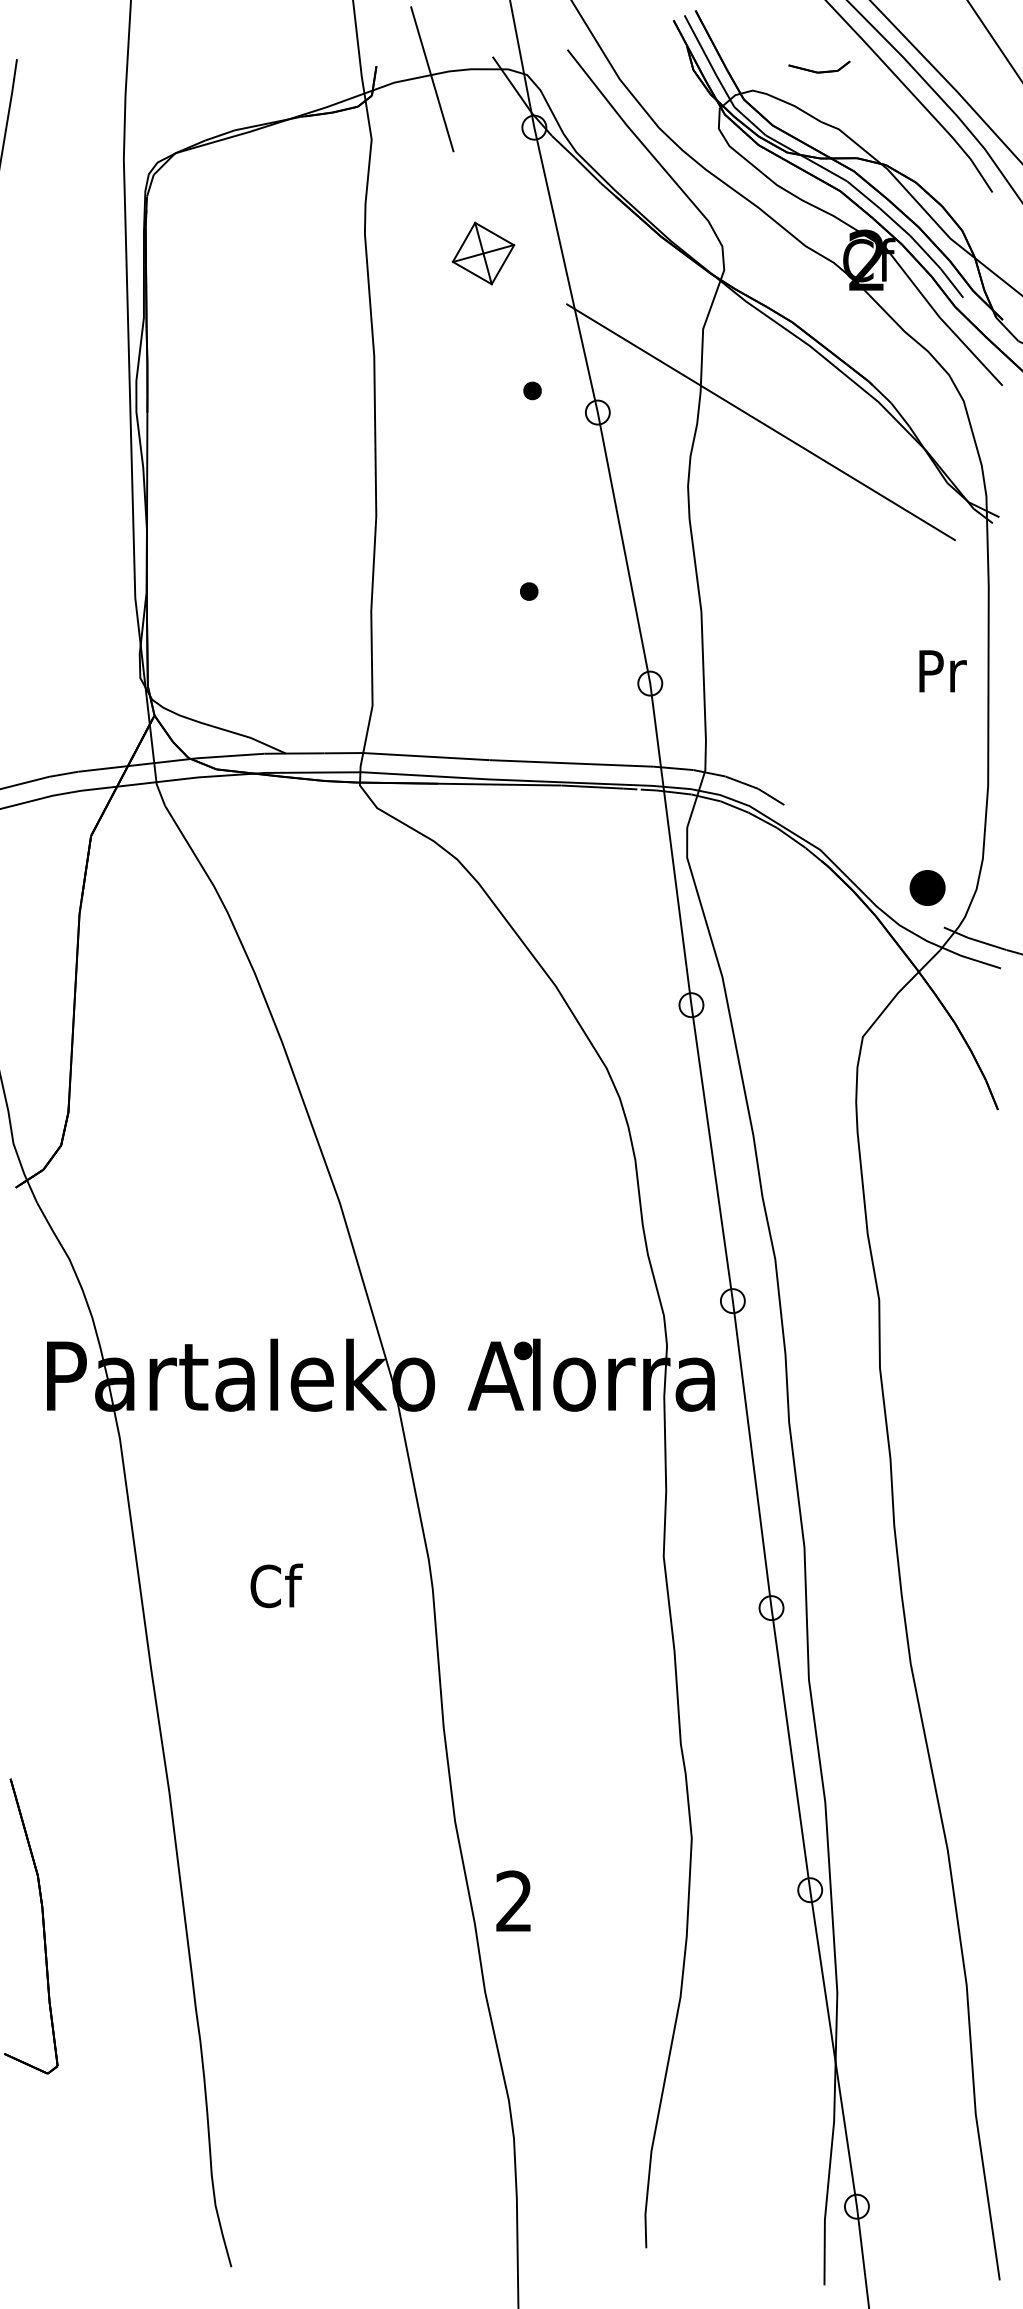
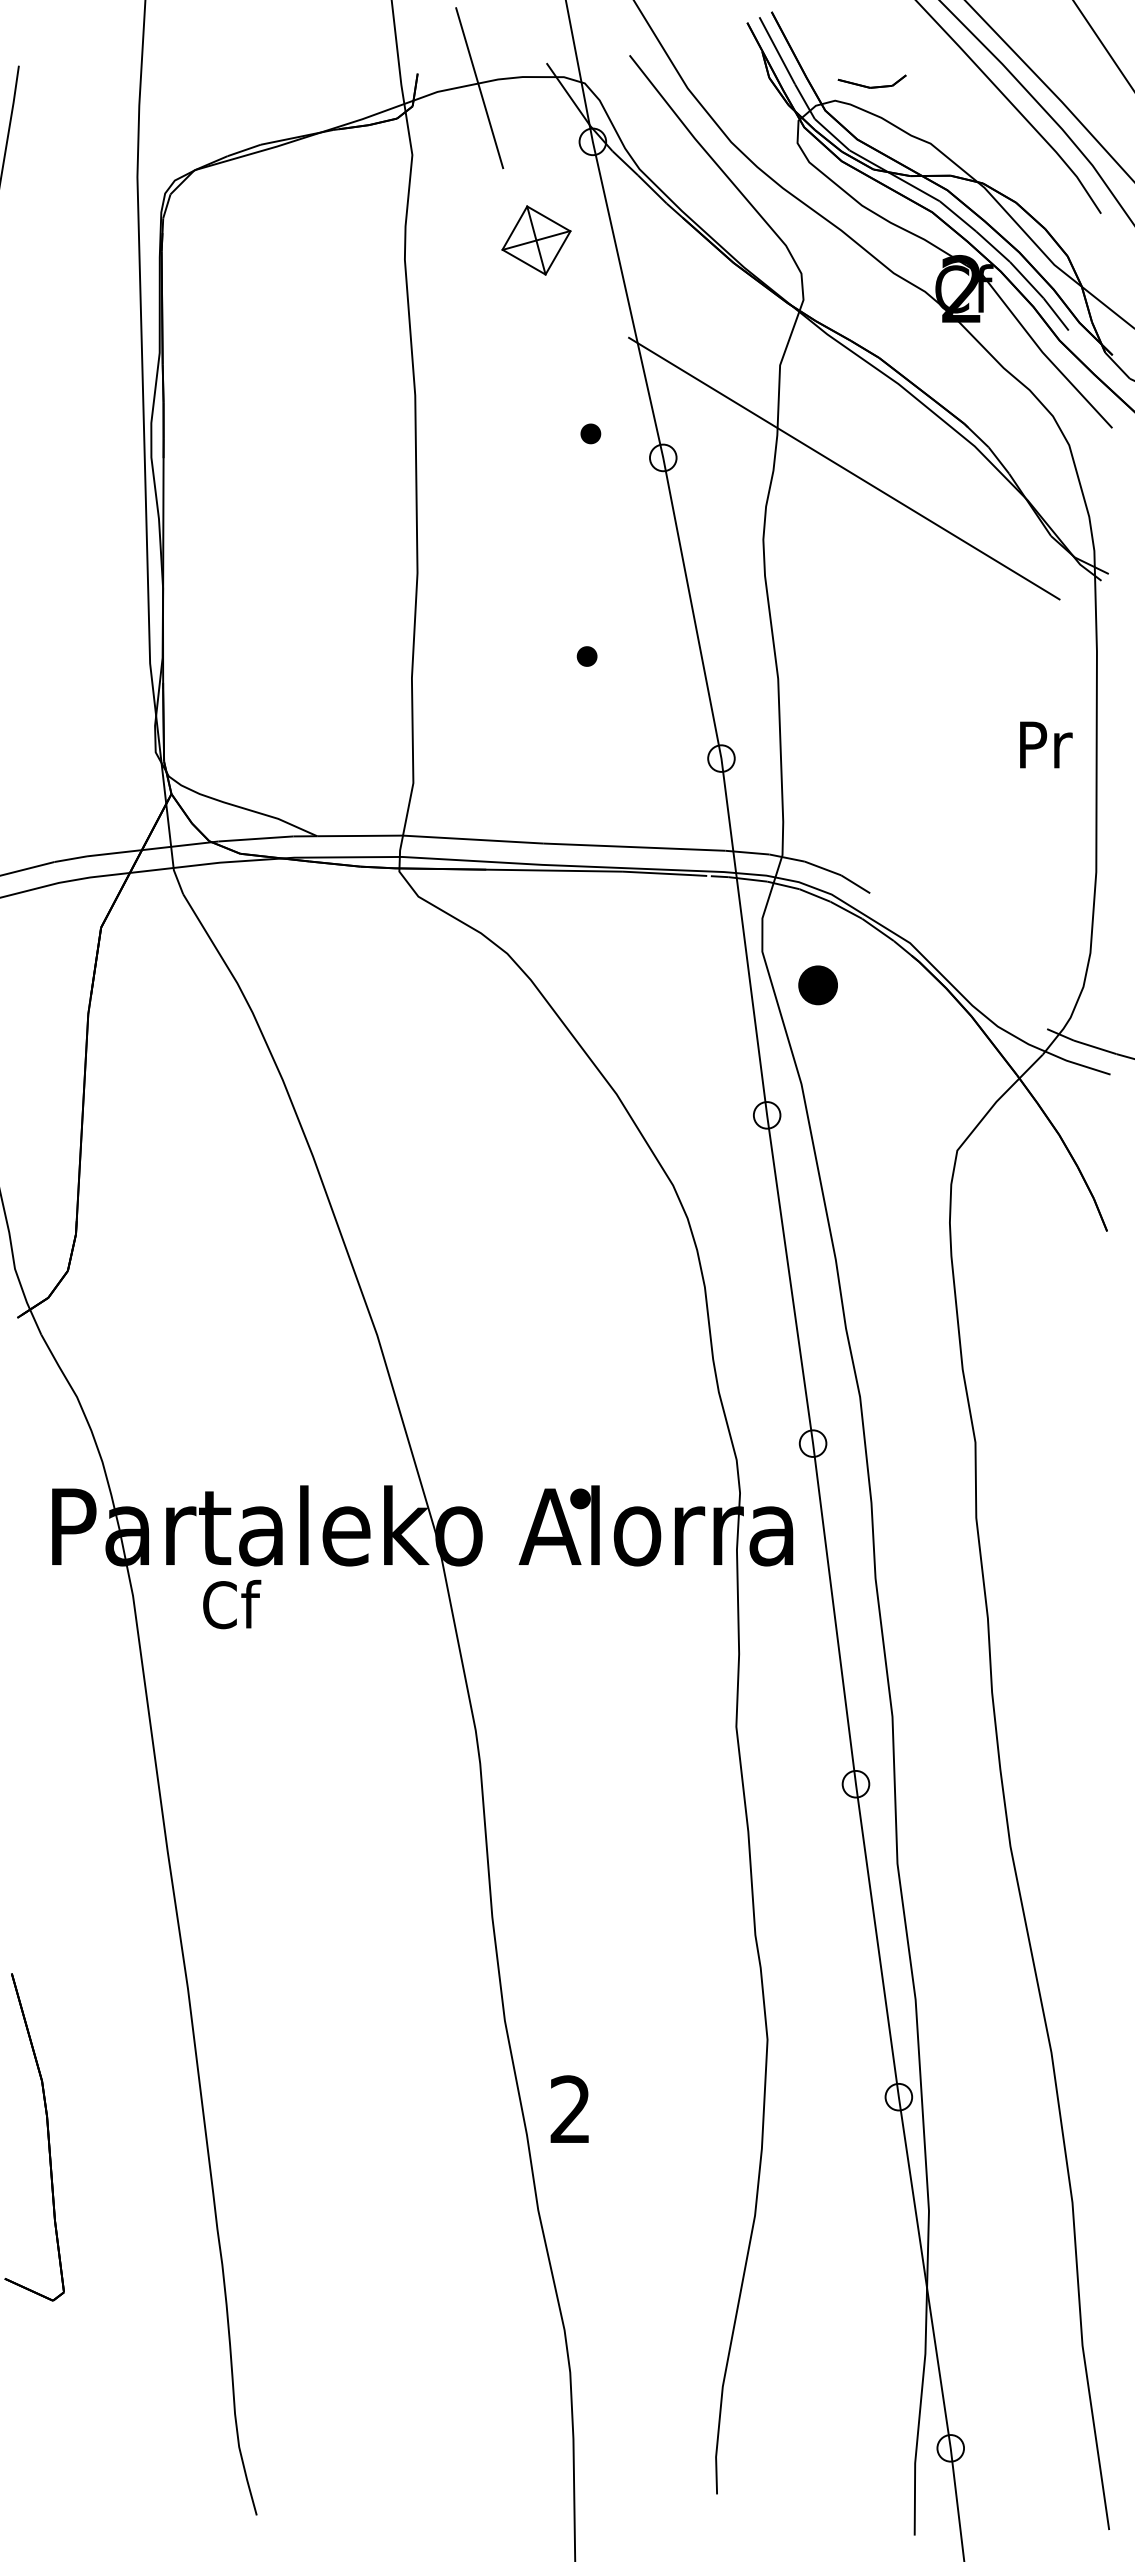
part: (818, 66) -> (871, 81), moved
part: (483, 253) -> (536, 240), moved
part: (927, 888) -> (817, 985), moved
text: (277, 1585) -> (232, 1604), moved

